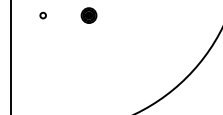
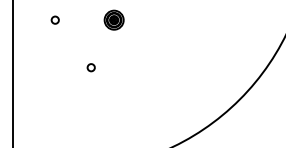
circle: (70, 52) -> (90, 67), added

